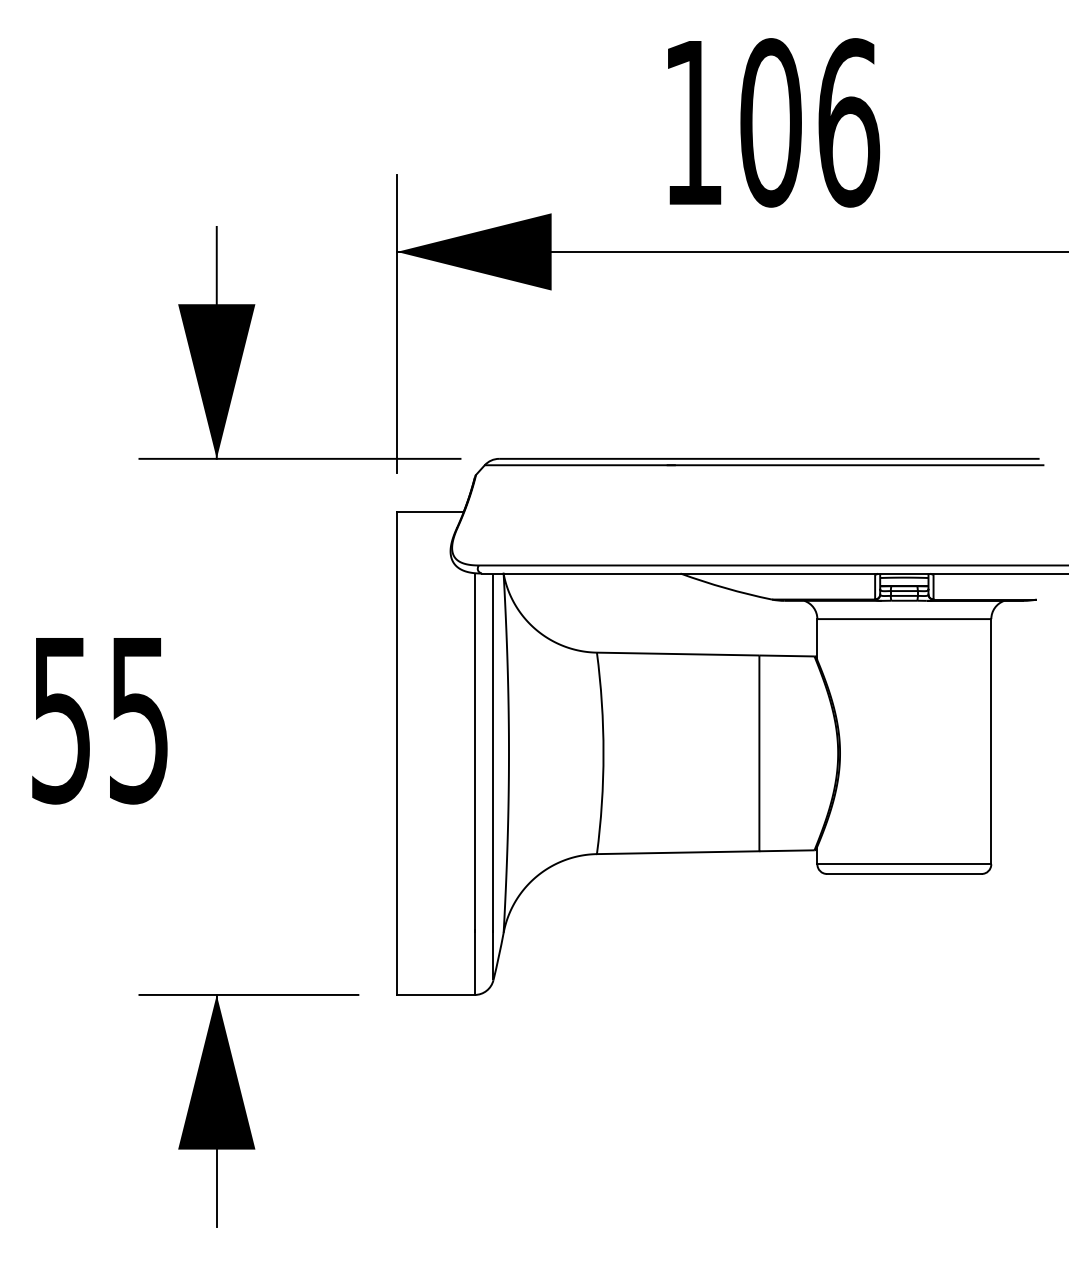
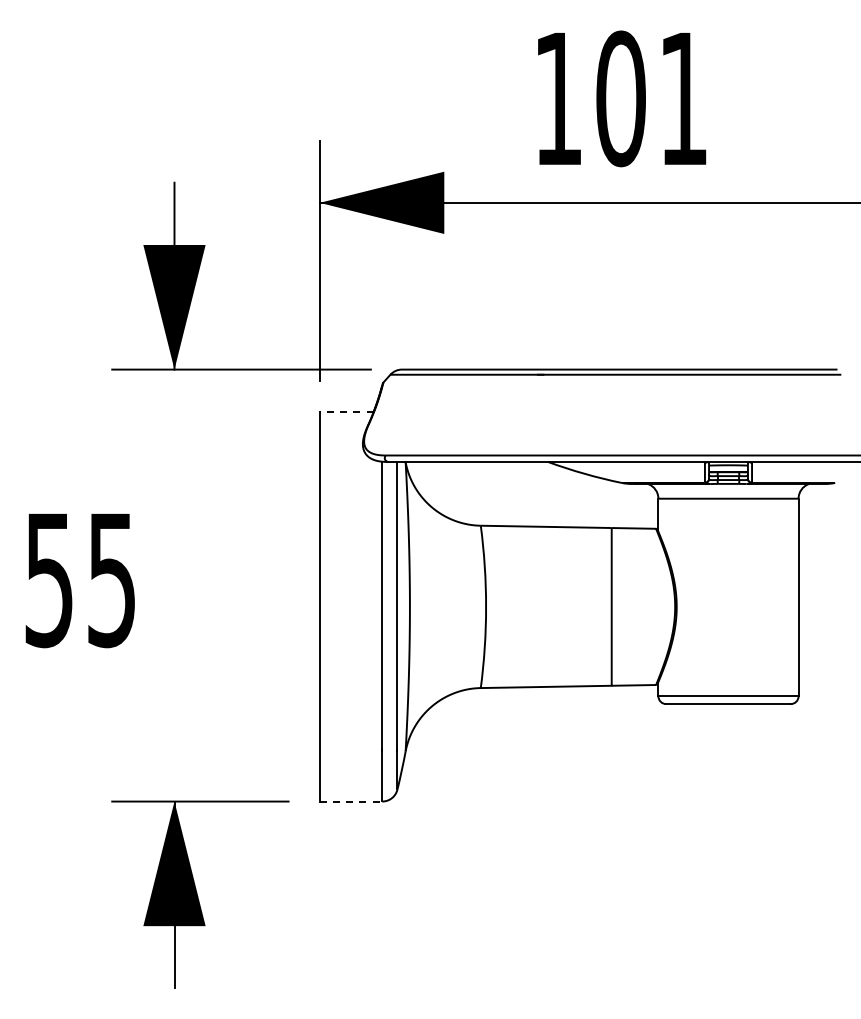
text: (848, 122) -> (683, 98), 106 -> 101
line: (430, 512) -> (346, 412), solid -> dashed
line: (436, 994) -> (351, 801), solid -> dashed

